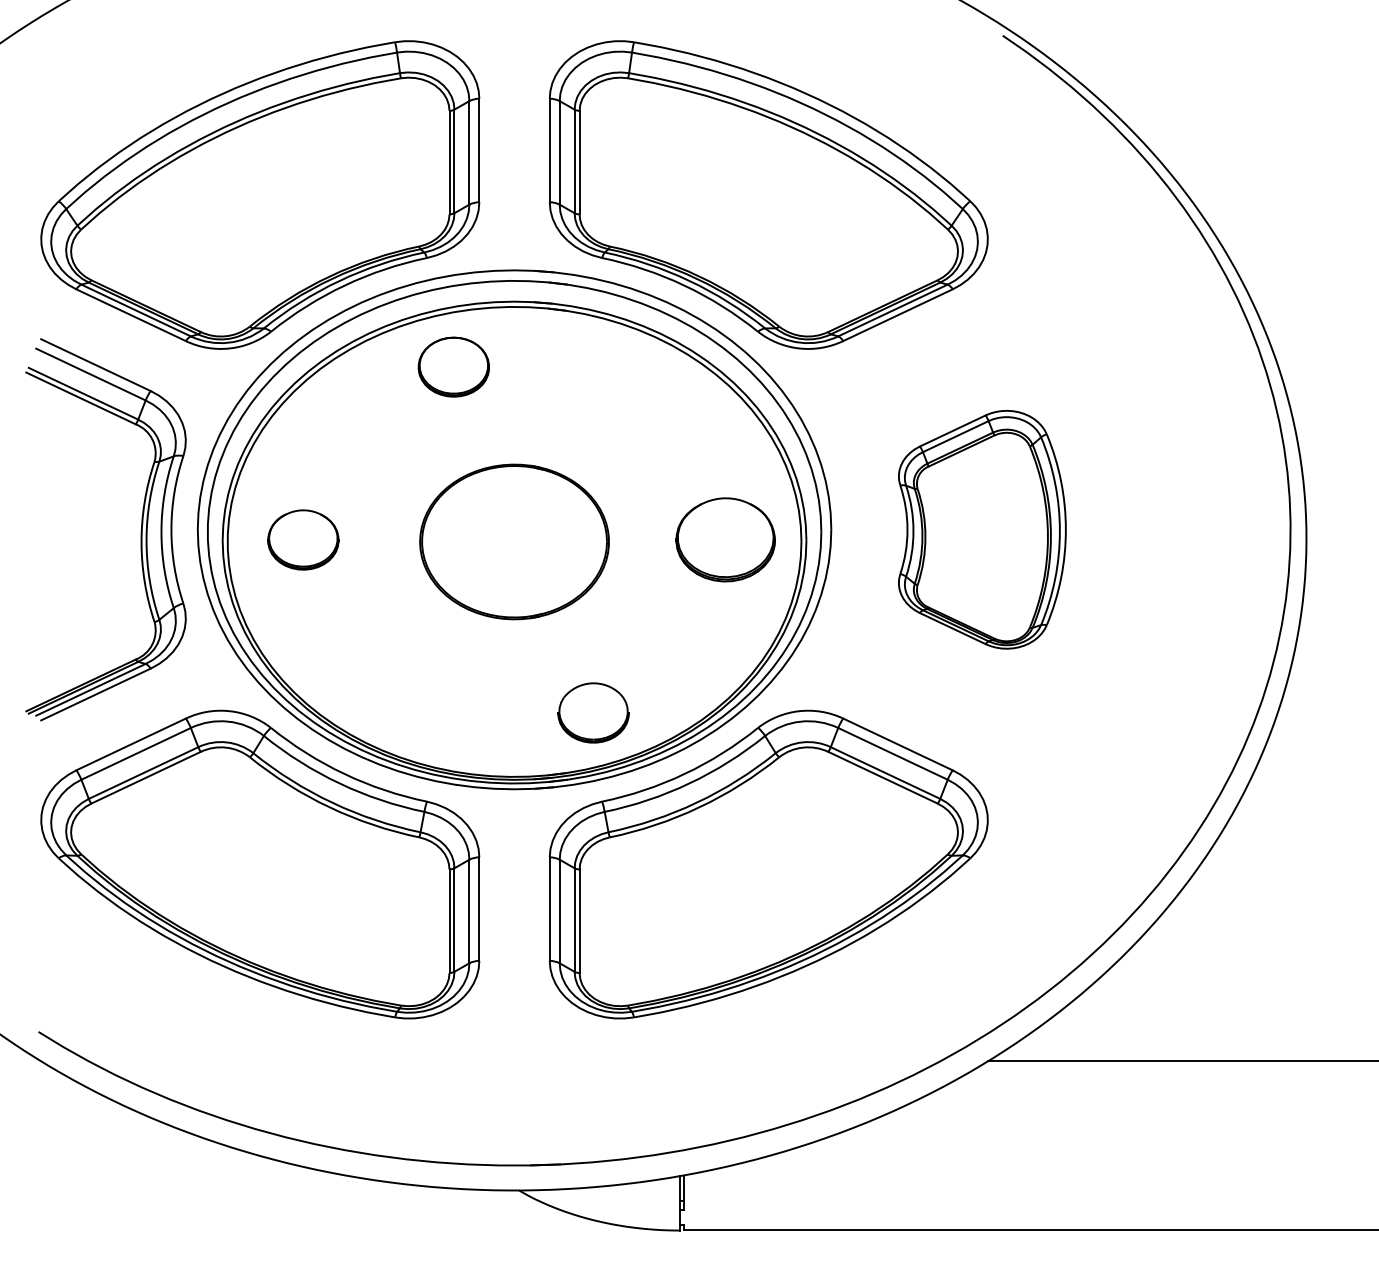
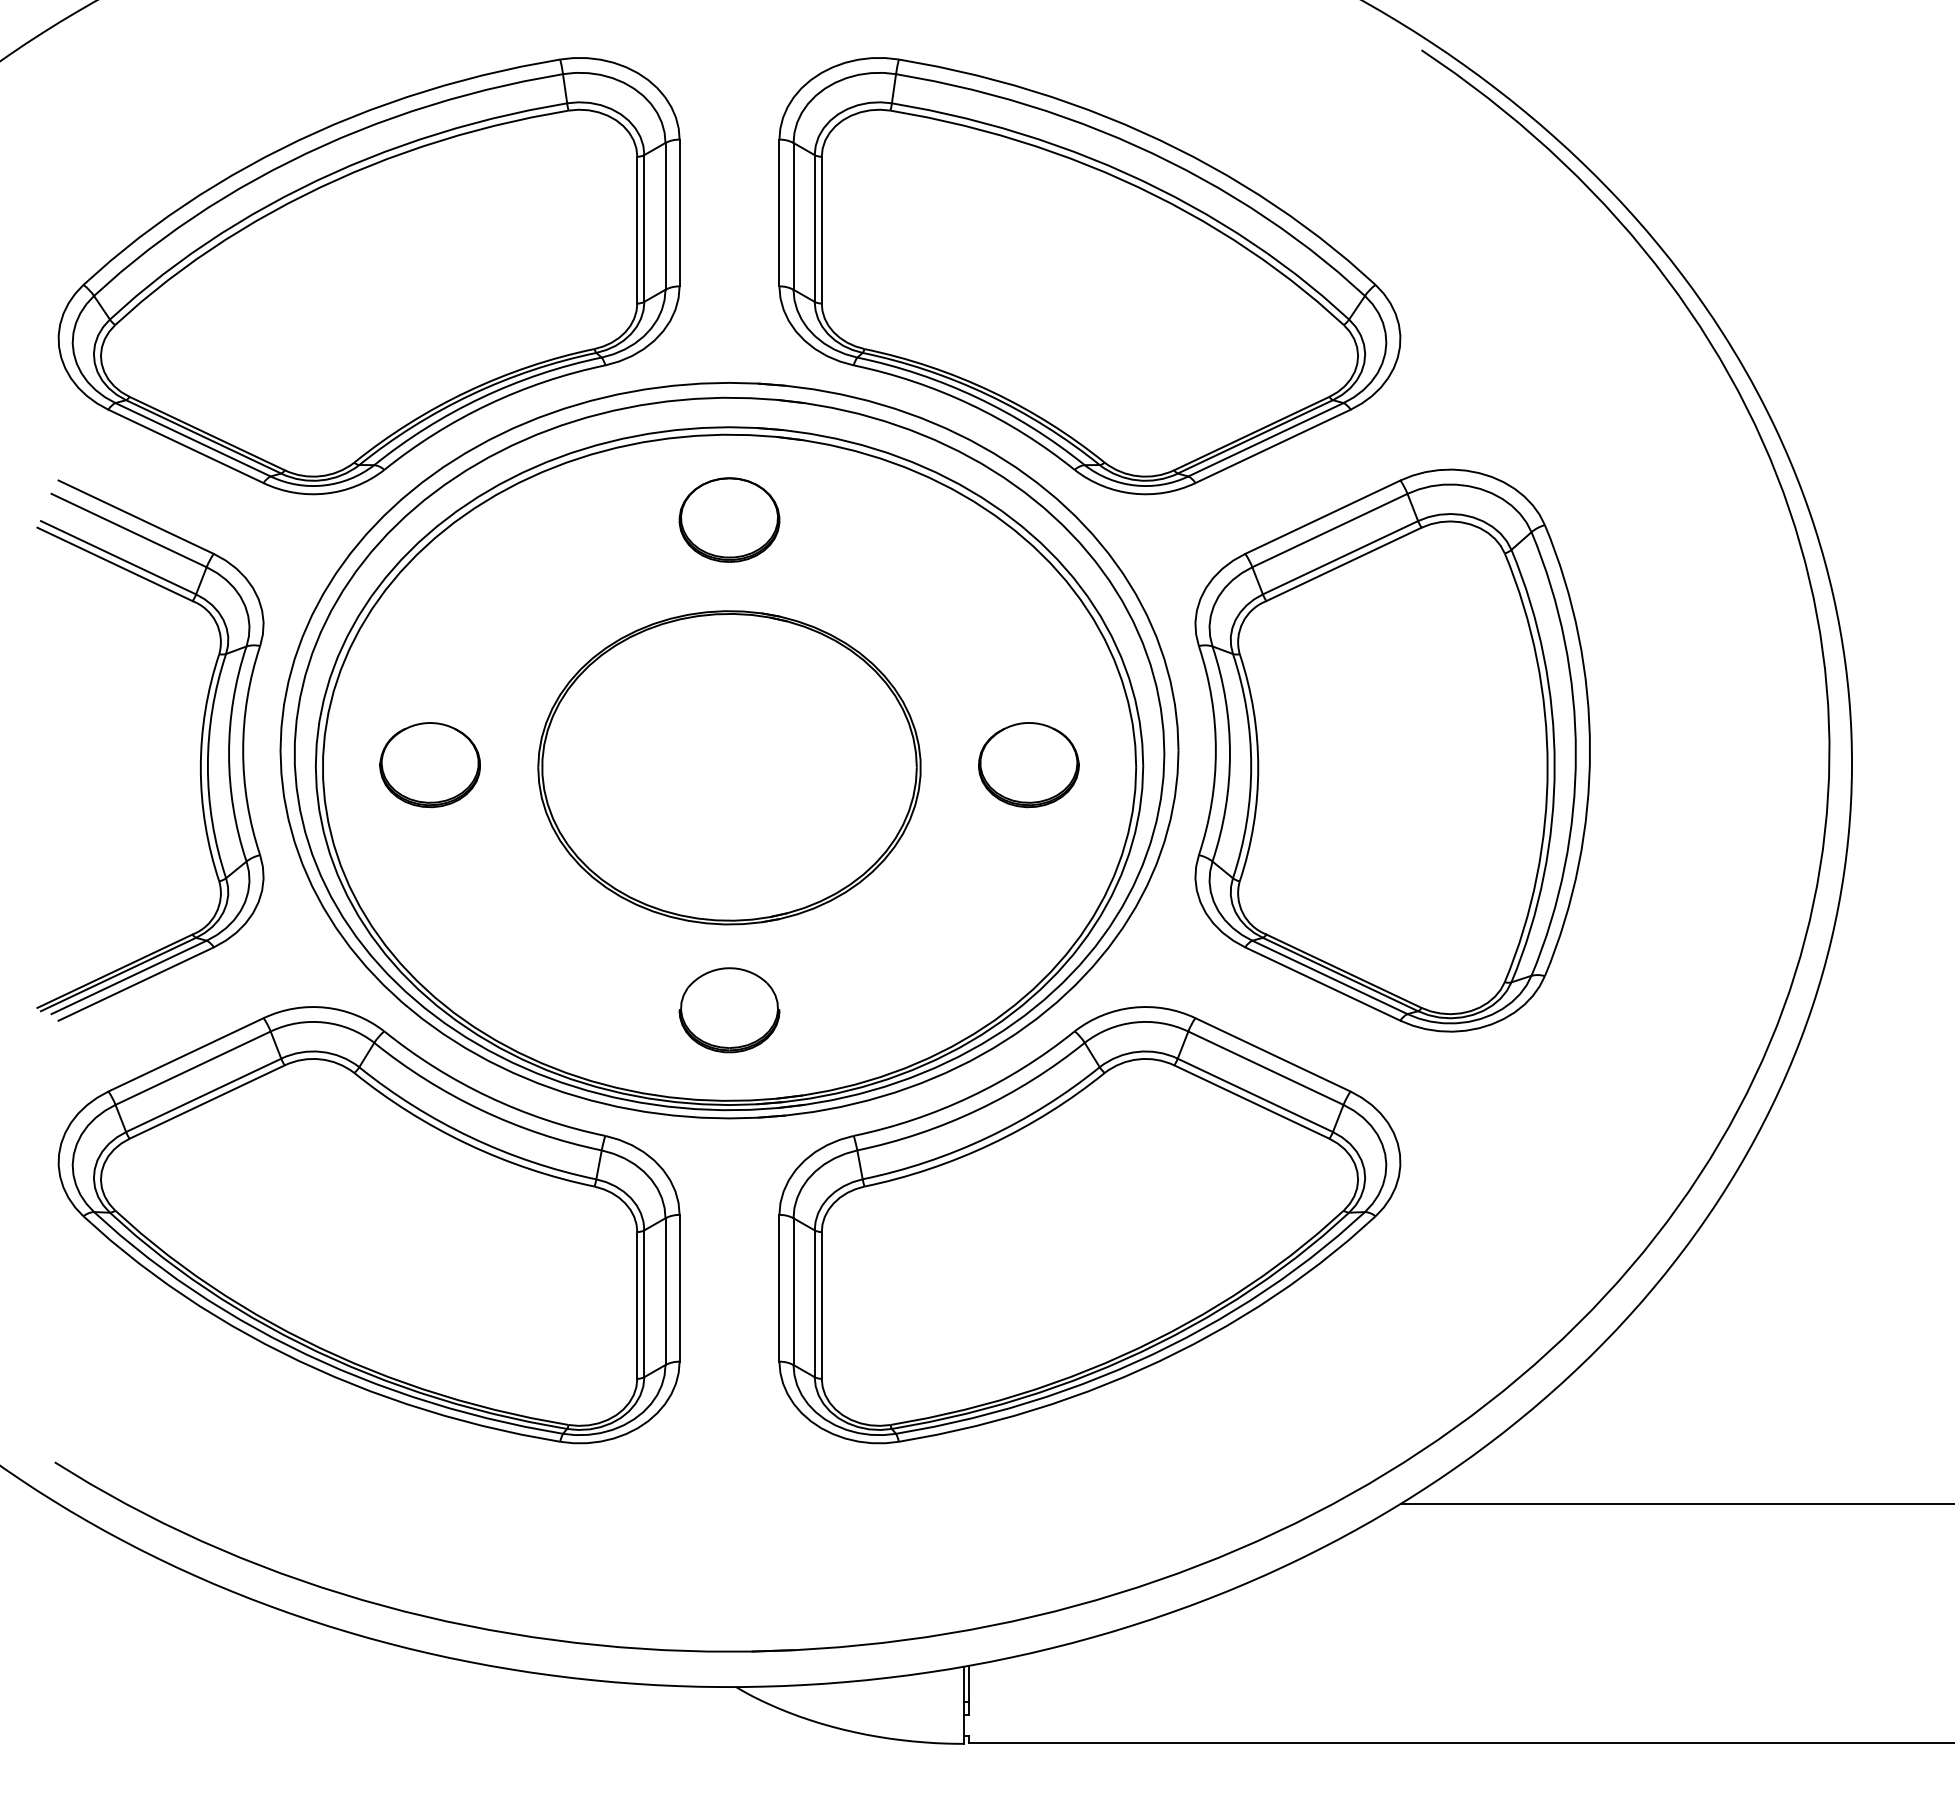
part: (453, 366) -> (729, 519), moved
part: (982, 529) -> (1392, 750), size x1.67
part: (725, 540) -> (1028, 765), size x0.71
part: (514, 541) -> (729, 767), size x1.43
part: (593, 713) -> (729, 1010), moved

